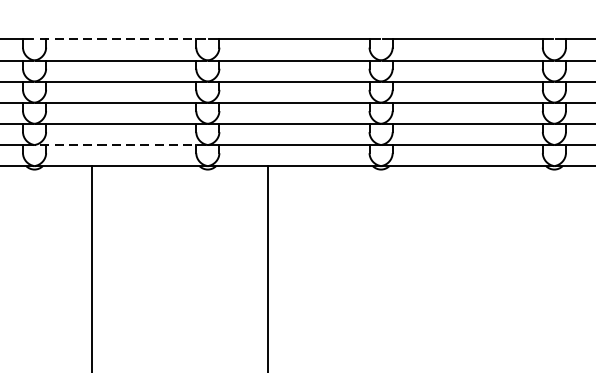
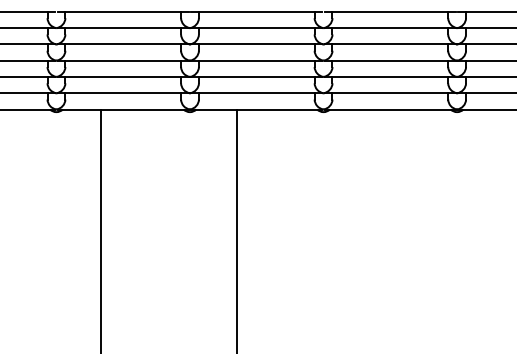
line: (121, 38) -> (123, 11), dashed -> solid
line: (121, 145) -> (123, 93), dashed -> solid

